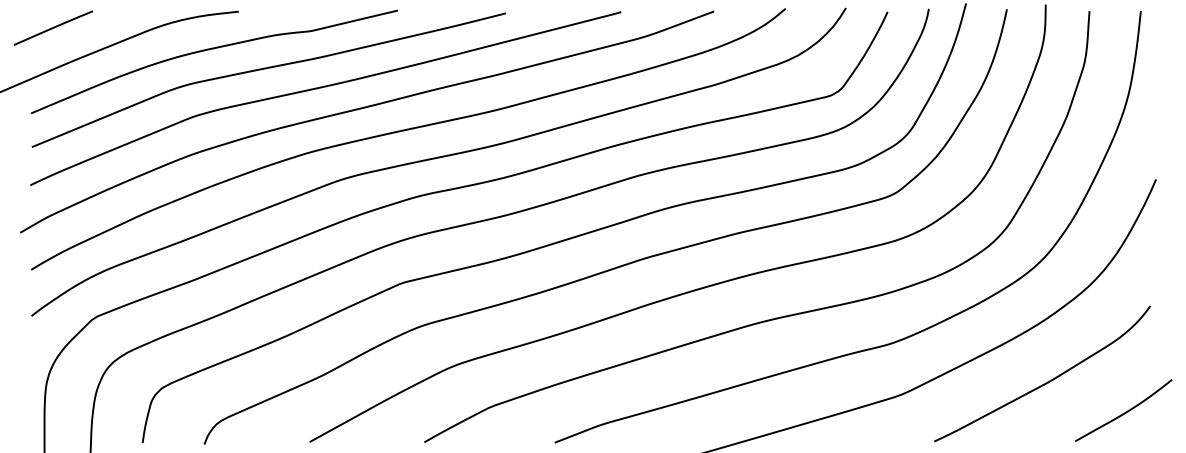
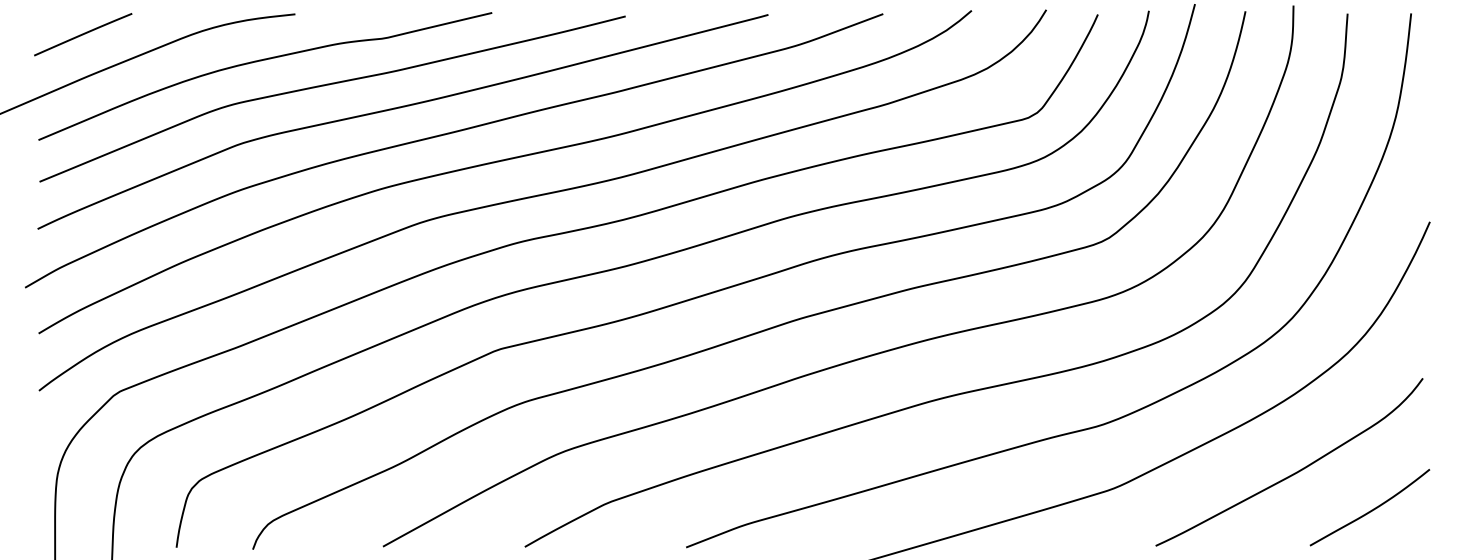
line: (53, 28) -> (83, 34), moved
curve: (1124, 412) -> (1371, 509), moved

